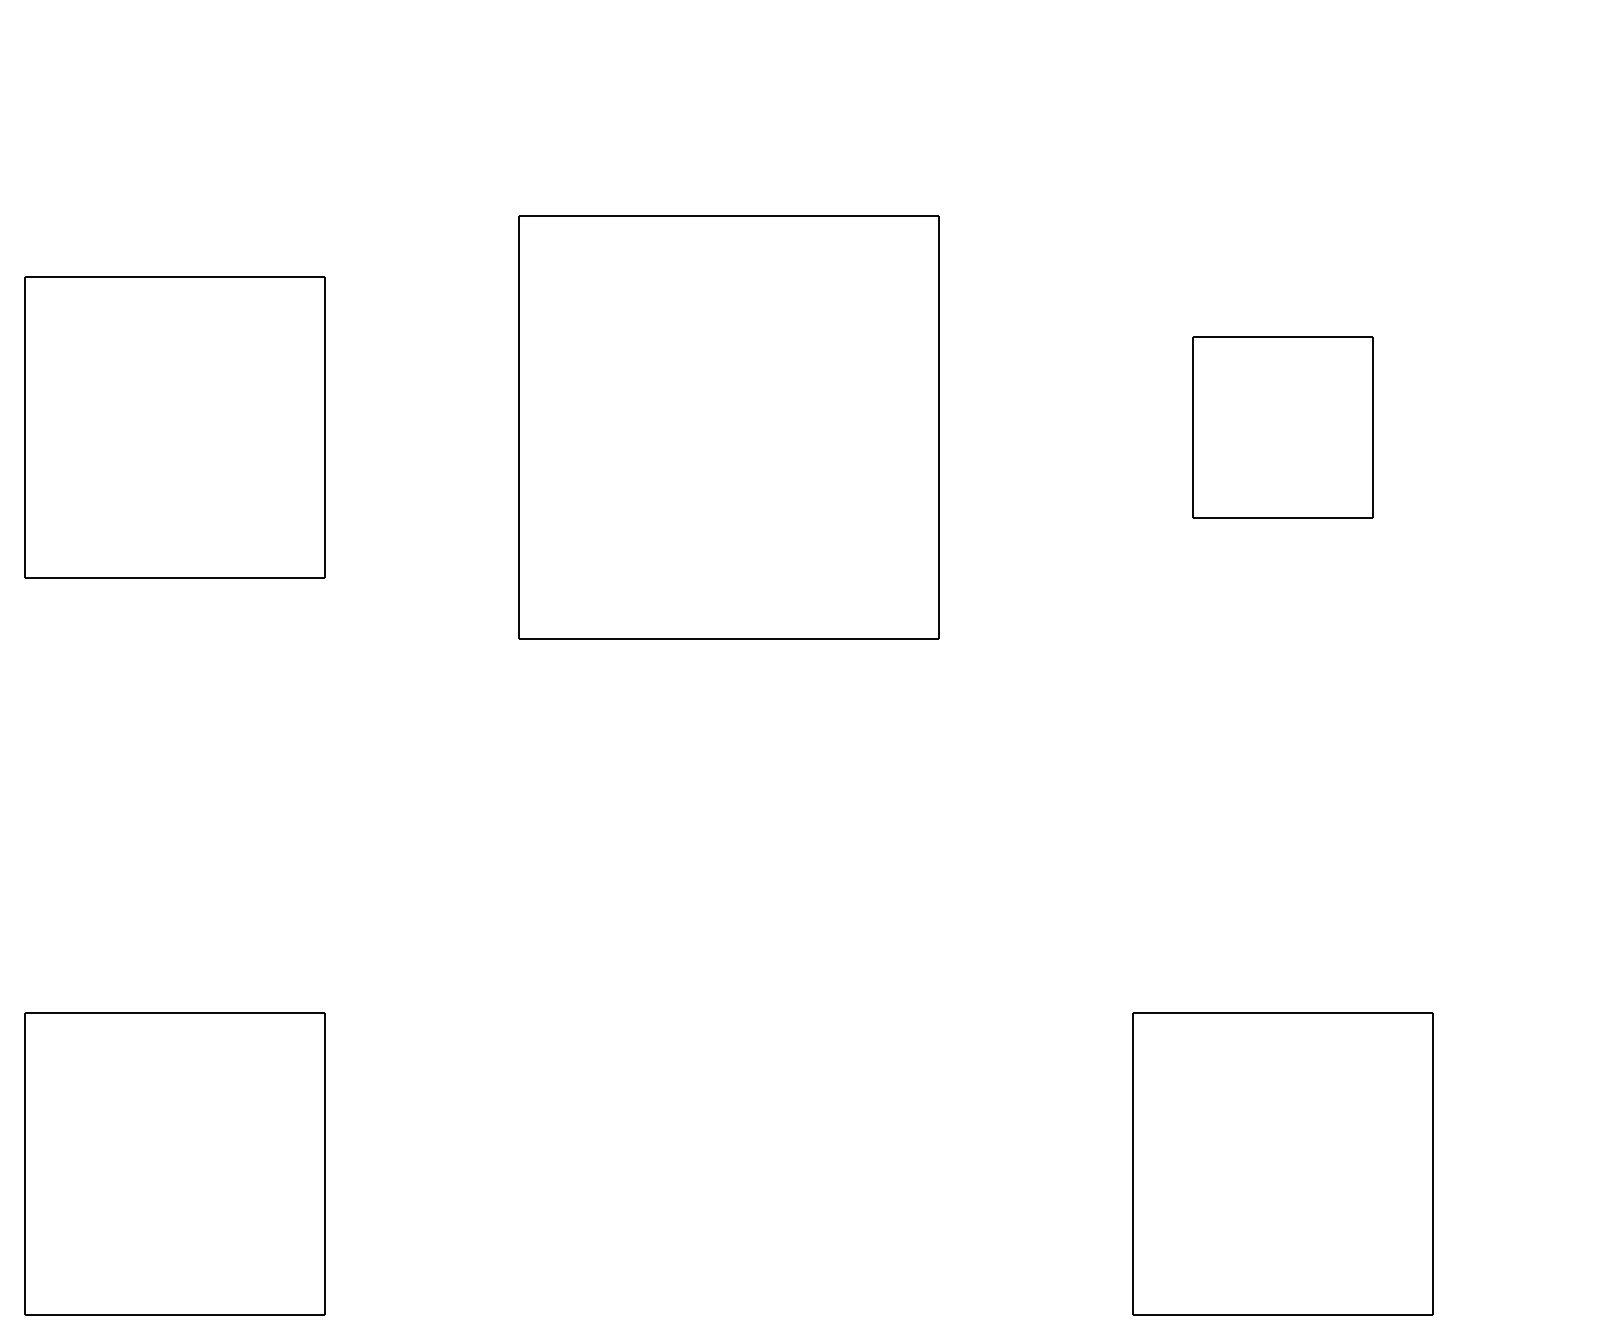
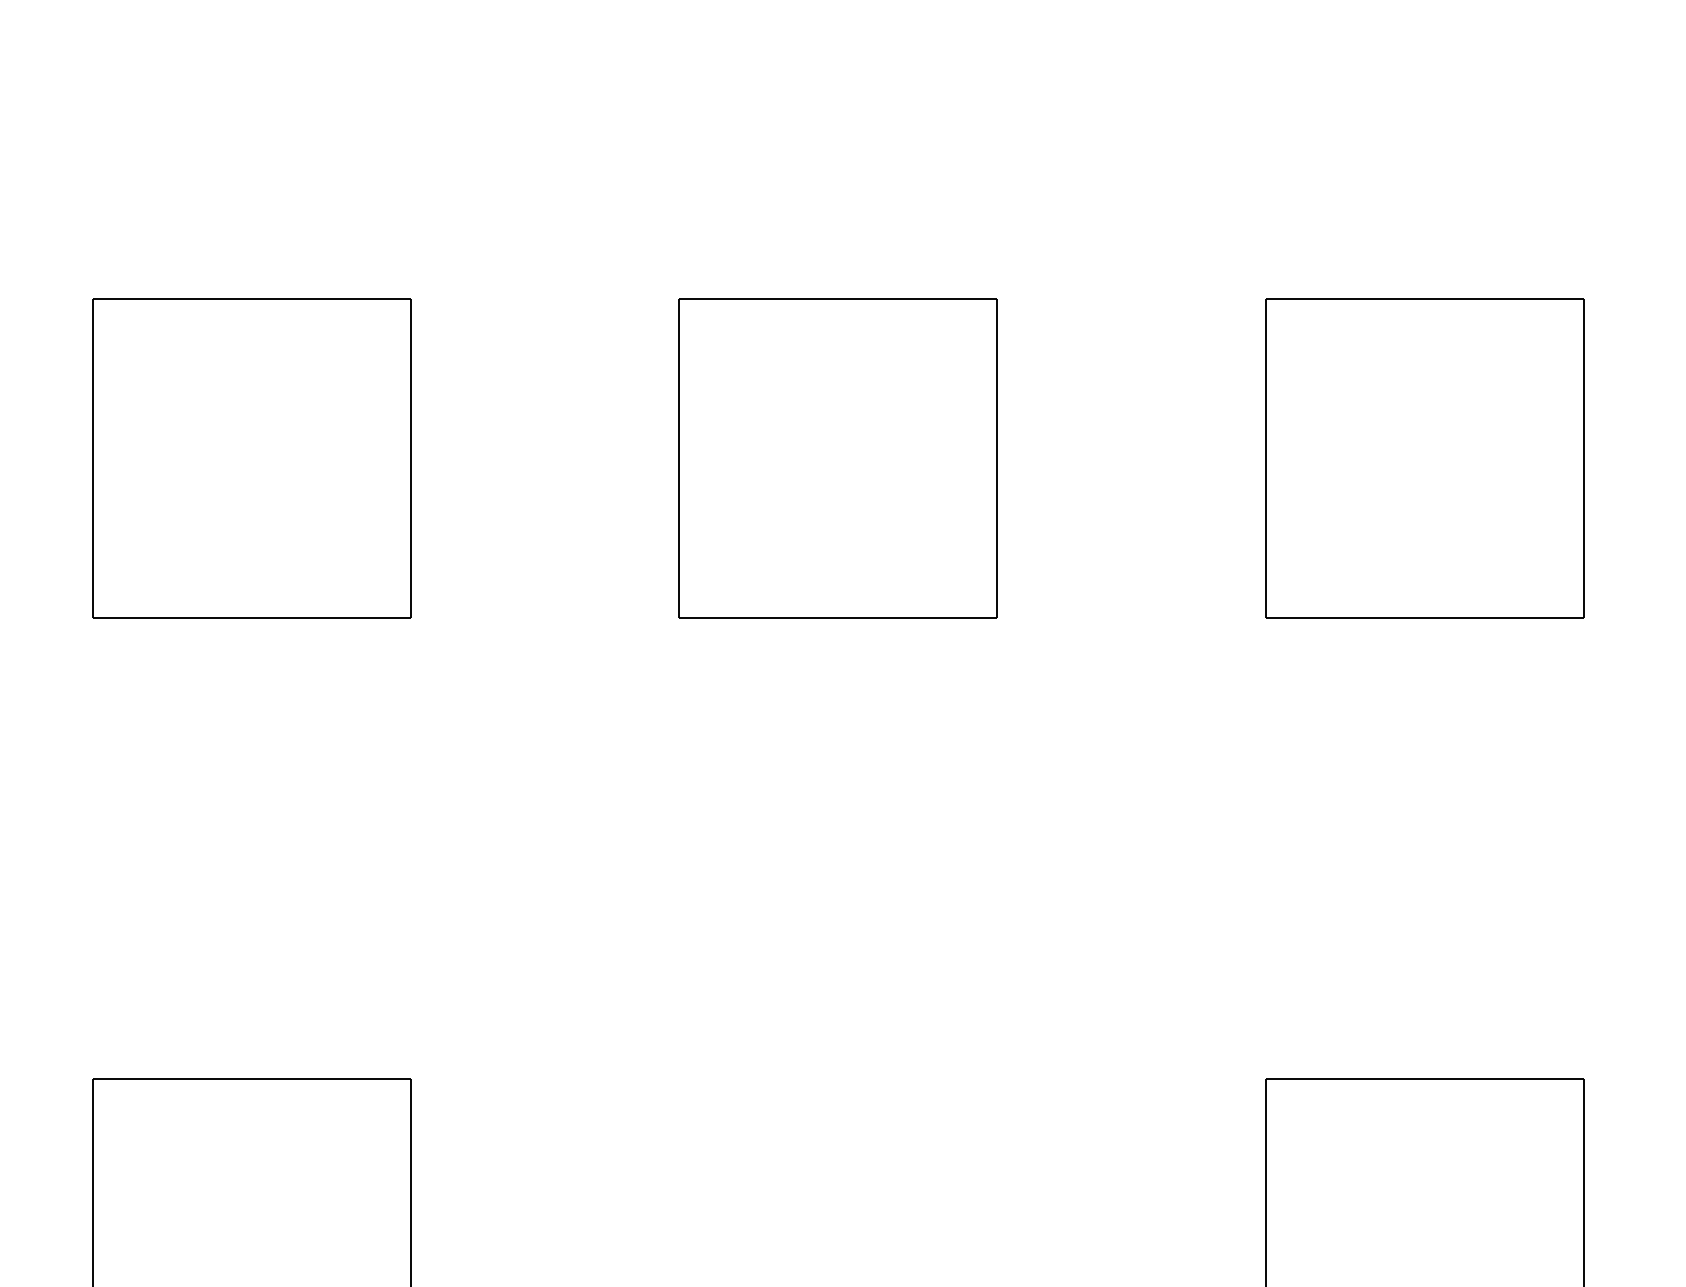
part: (728, 427) -> (837, 458), size x0.71
part: (1282, 427) -> (1424, 458), size x1.67

